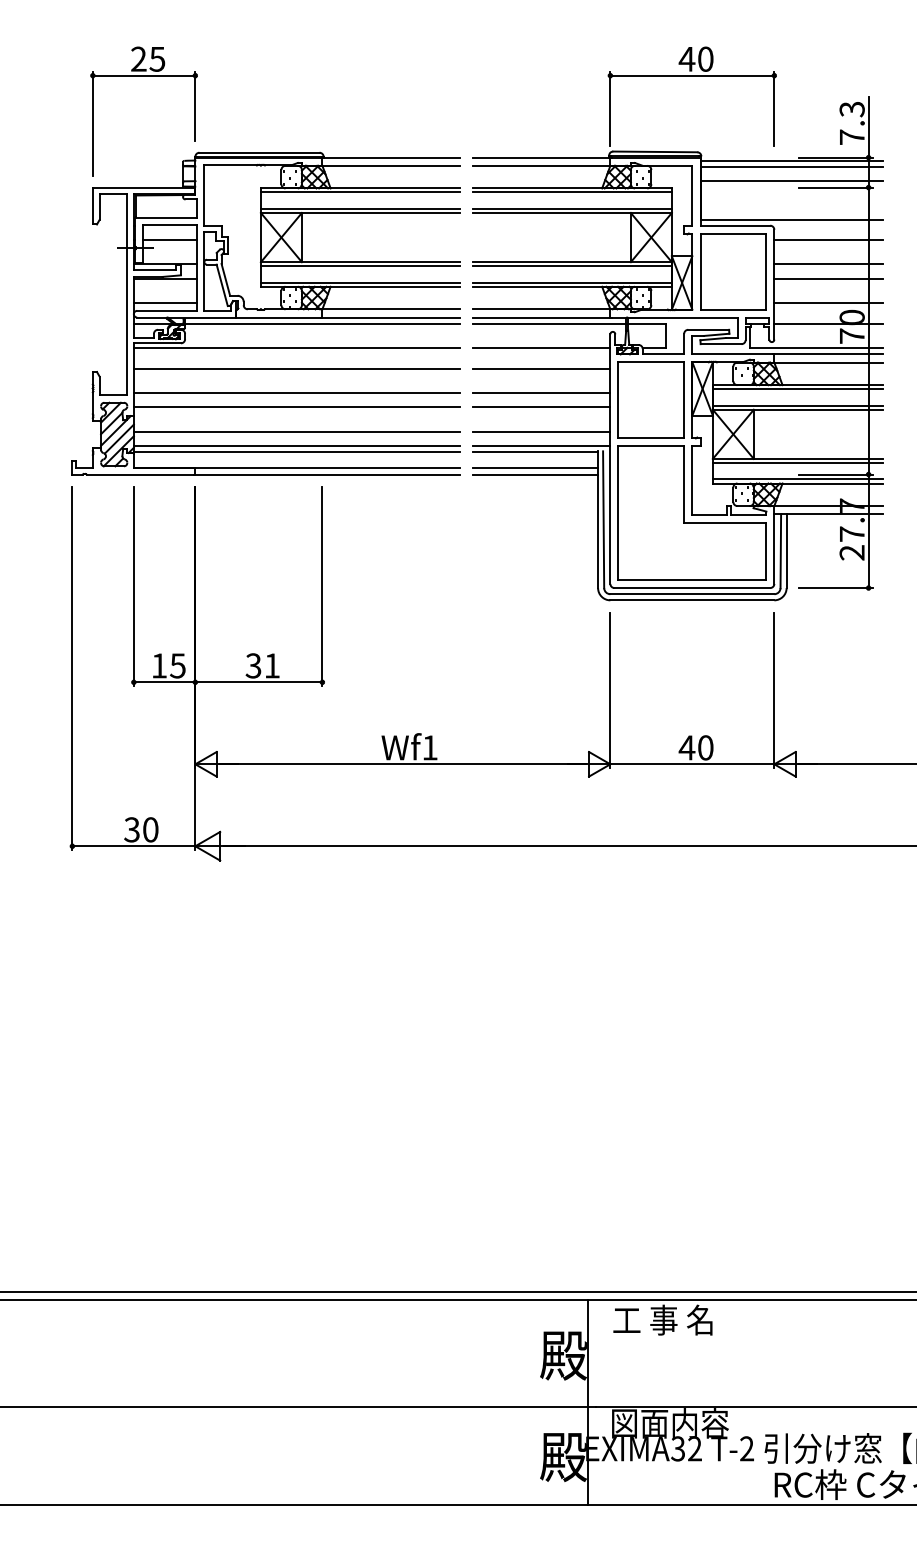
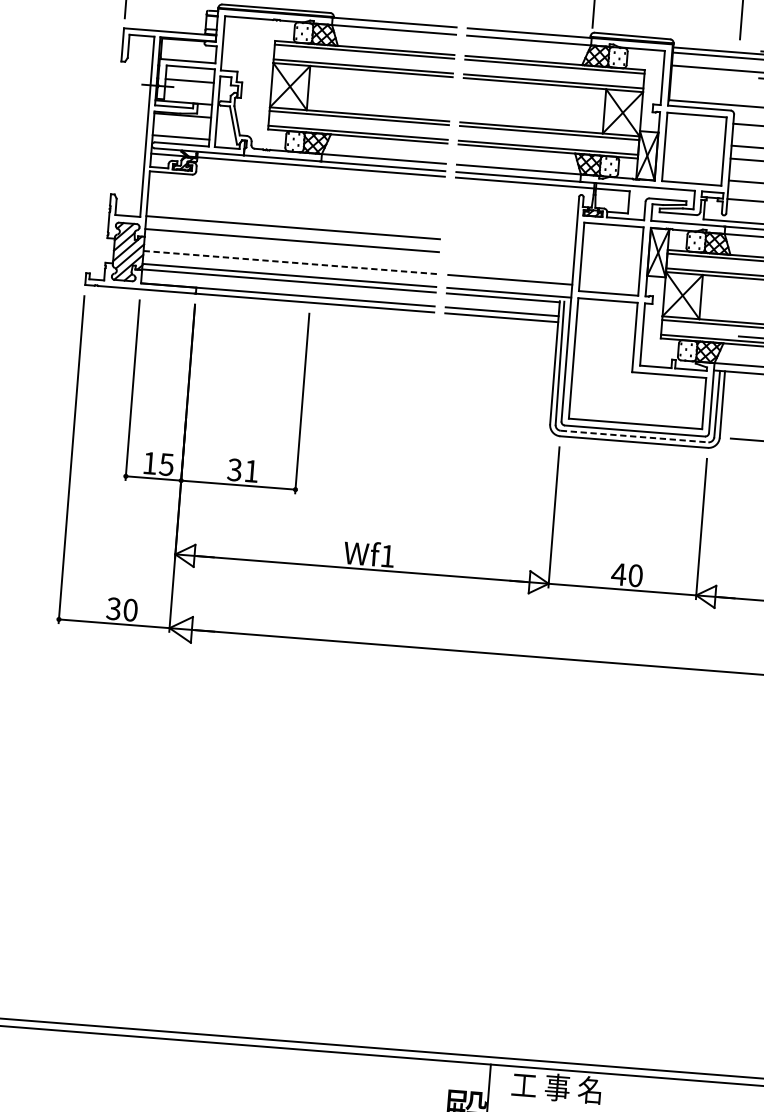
line: (296, 348) -> (295, 187), removed
line: (541, 348) -> (516, 204), removed
line: (296, 368) -> (294, 205), removed
line: (541, 368) -> (514, 222), removed
line: (541, 393) -> (513, 245), removed
line: (541, 407) -> (512, 257), removed
line: (297, 431) -> (290, 262), solid -> dashed
line: (692, 594) -> (634, 436), solid -> dashed

